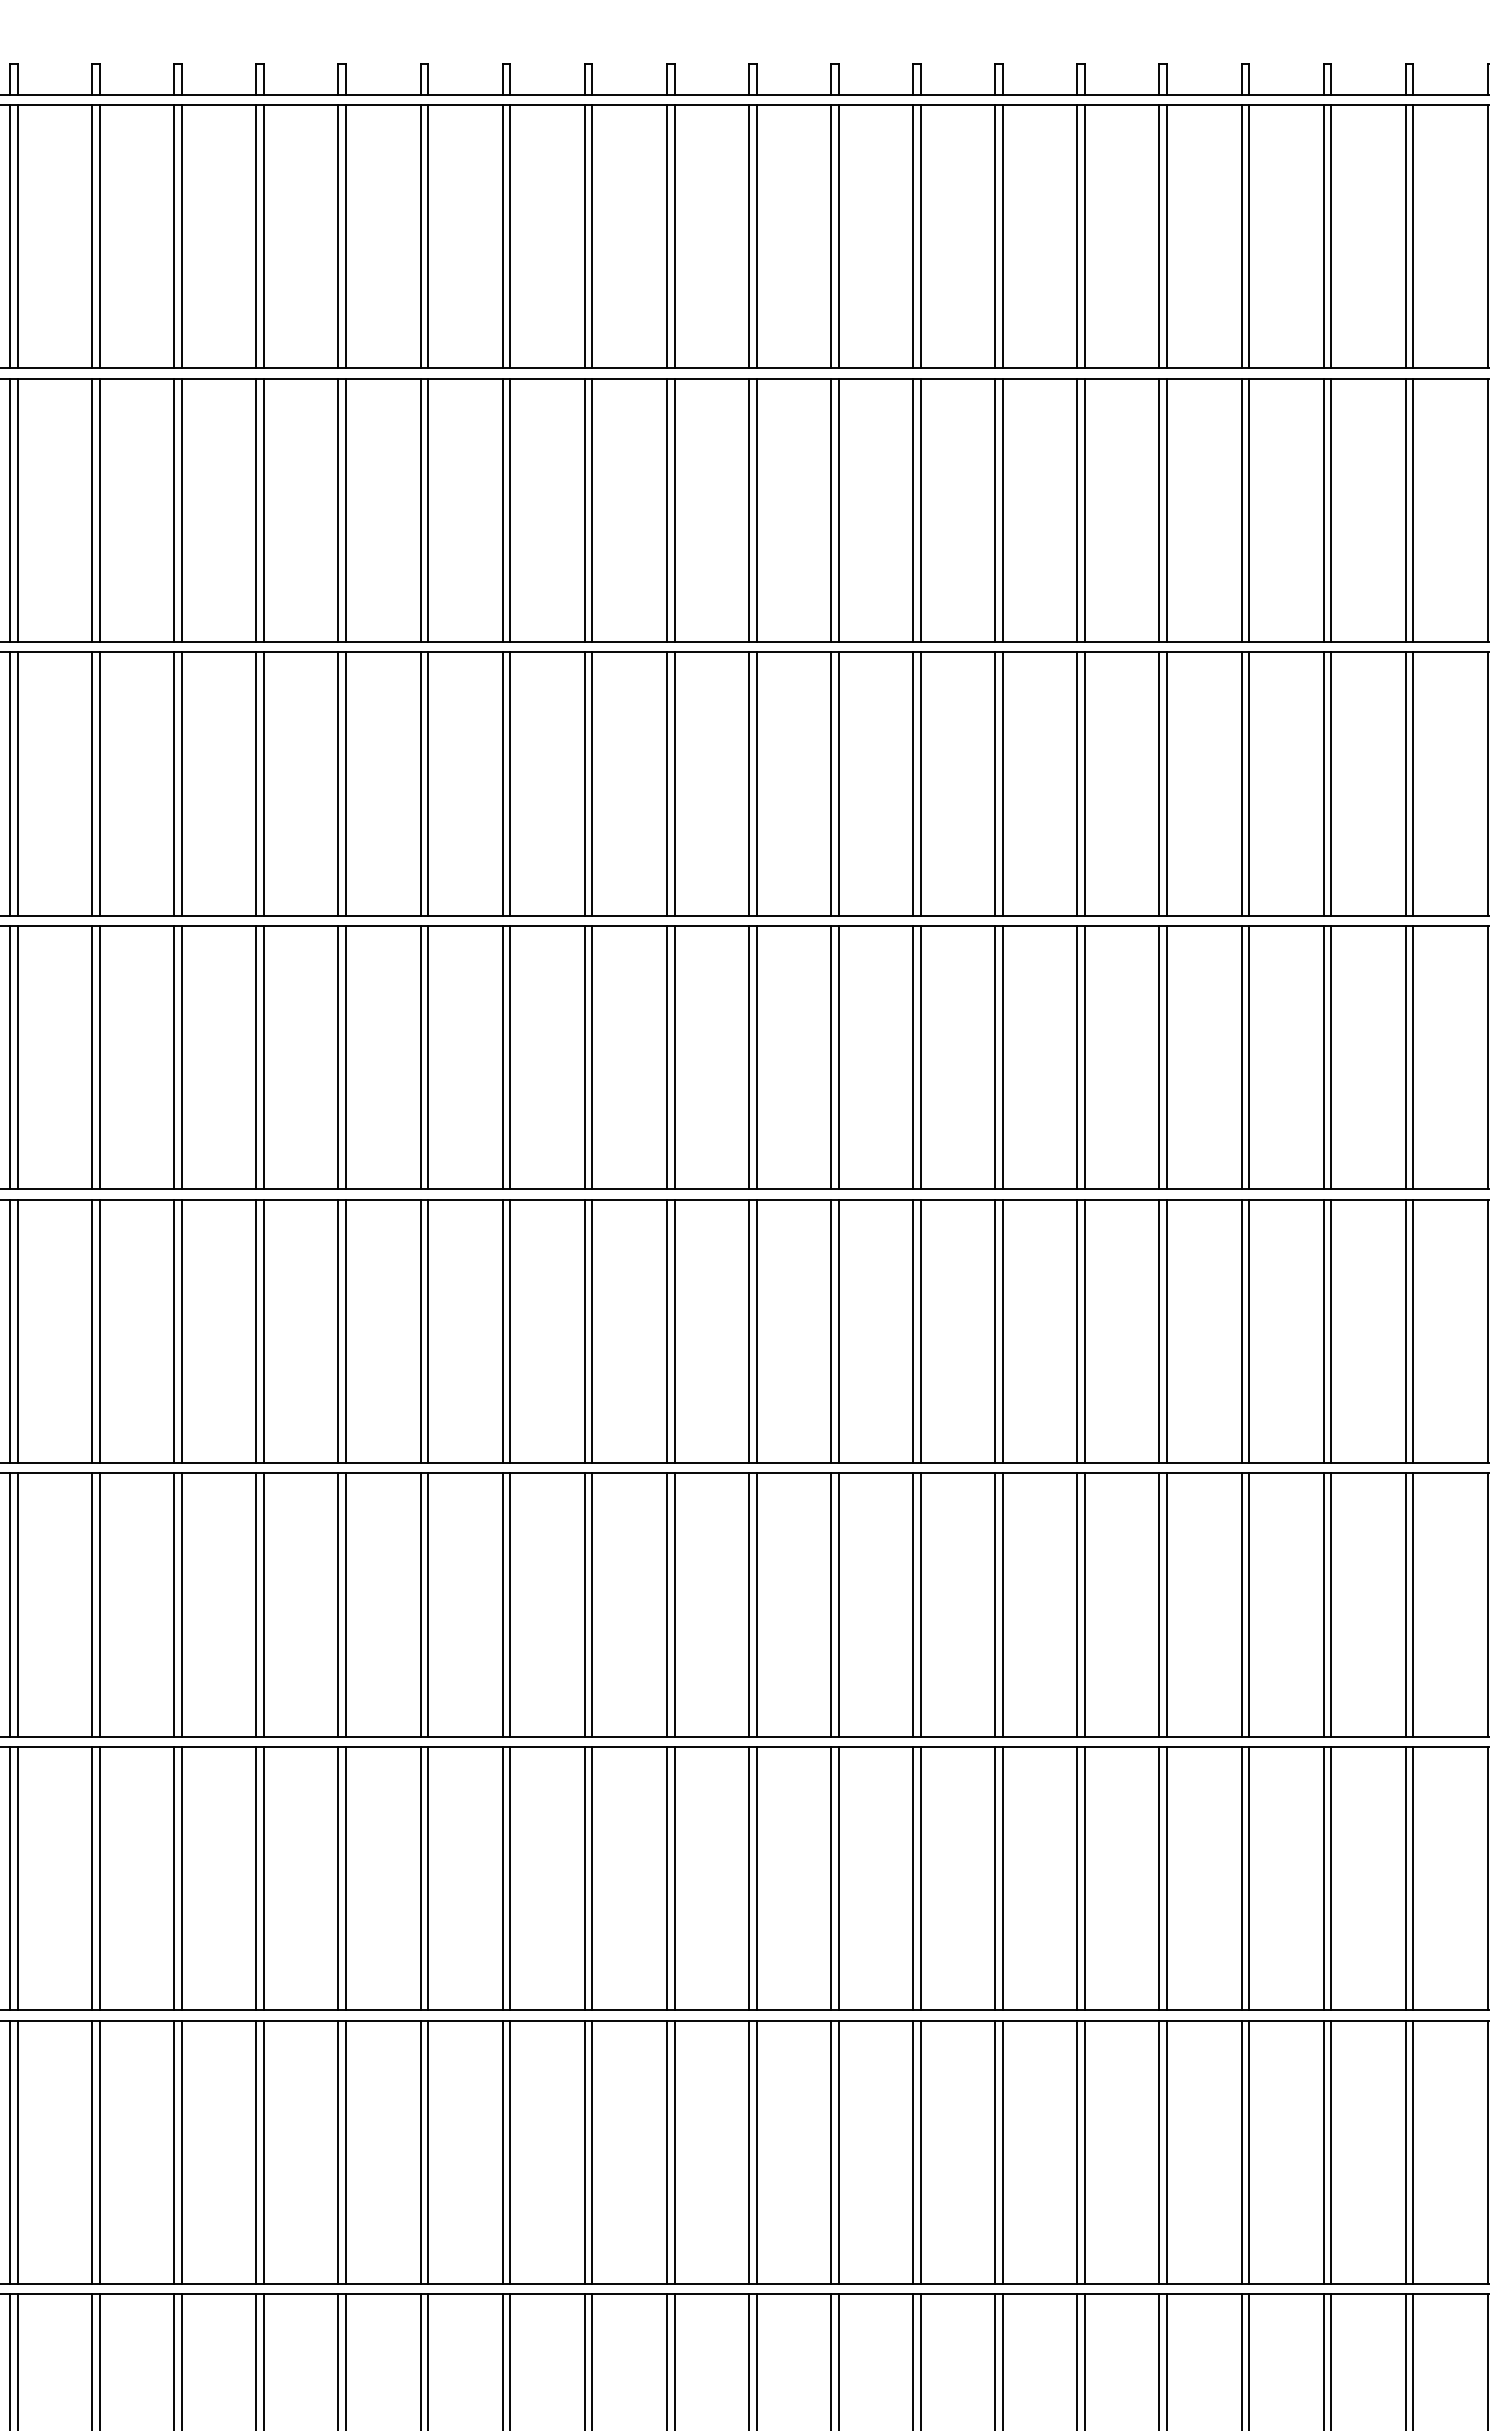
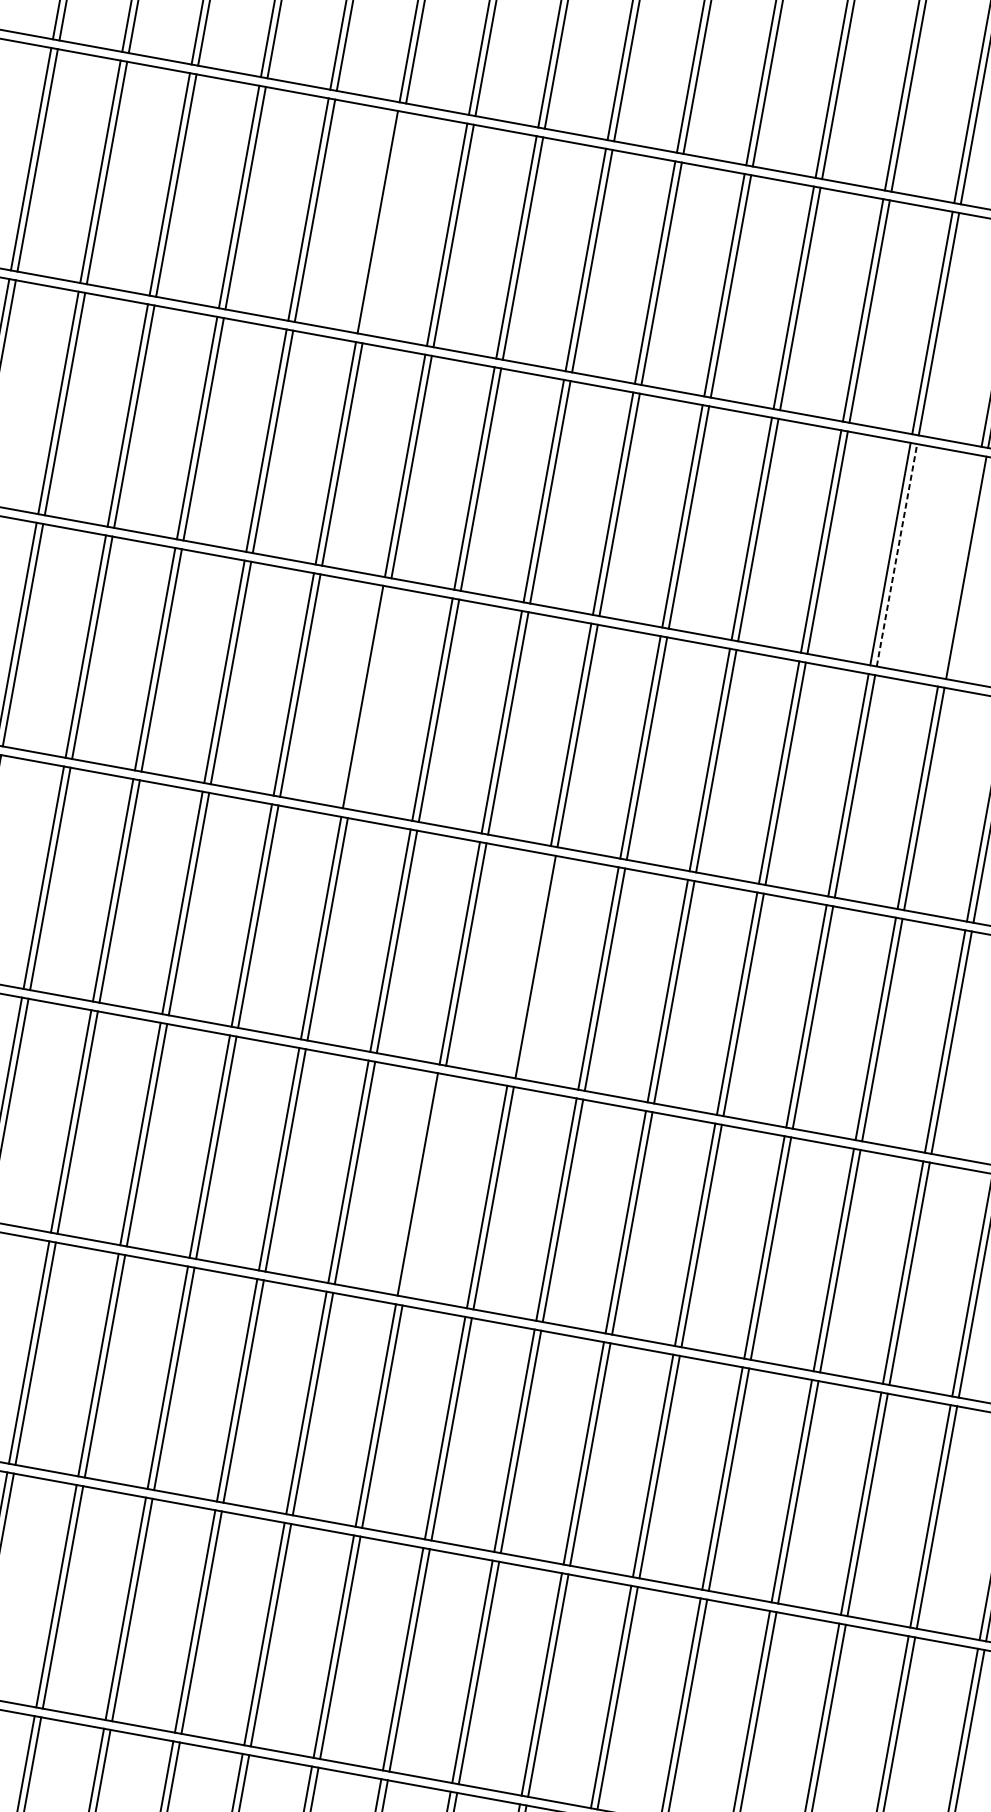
line: (674, 510) -> (384, 223), removed
line: (1405, 783) -> (959, 566), removed
line: (1331, 784) -> (897, 555), solid -> dashed
line: (756, 1057) -> (369, 698), removed
line: (995, 1331) -> (529, 966), removed
line: (920, 1604) -> (424, 1185), removed

